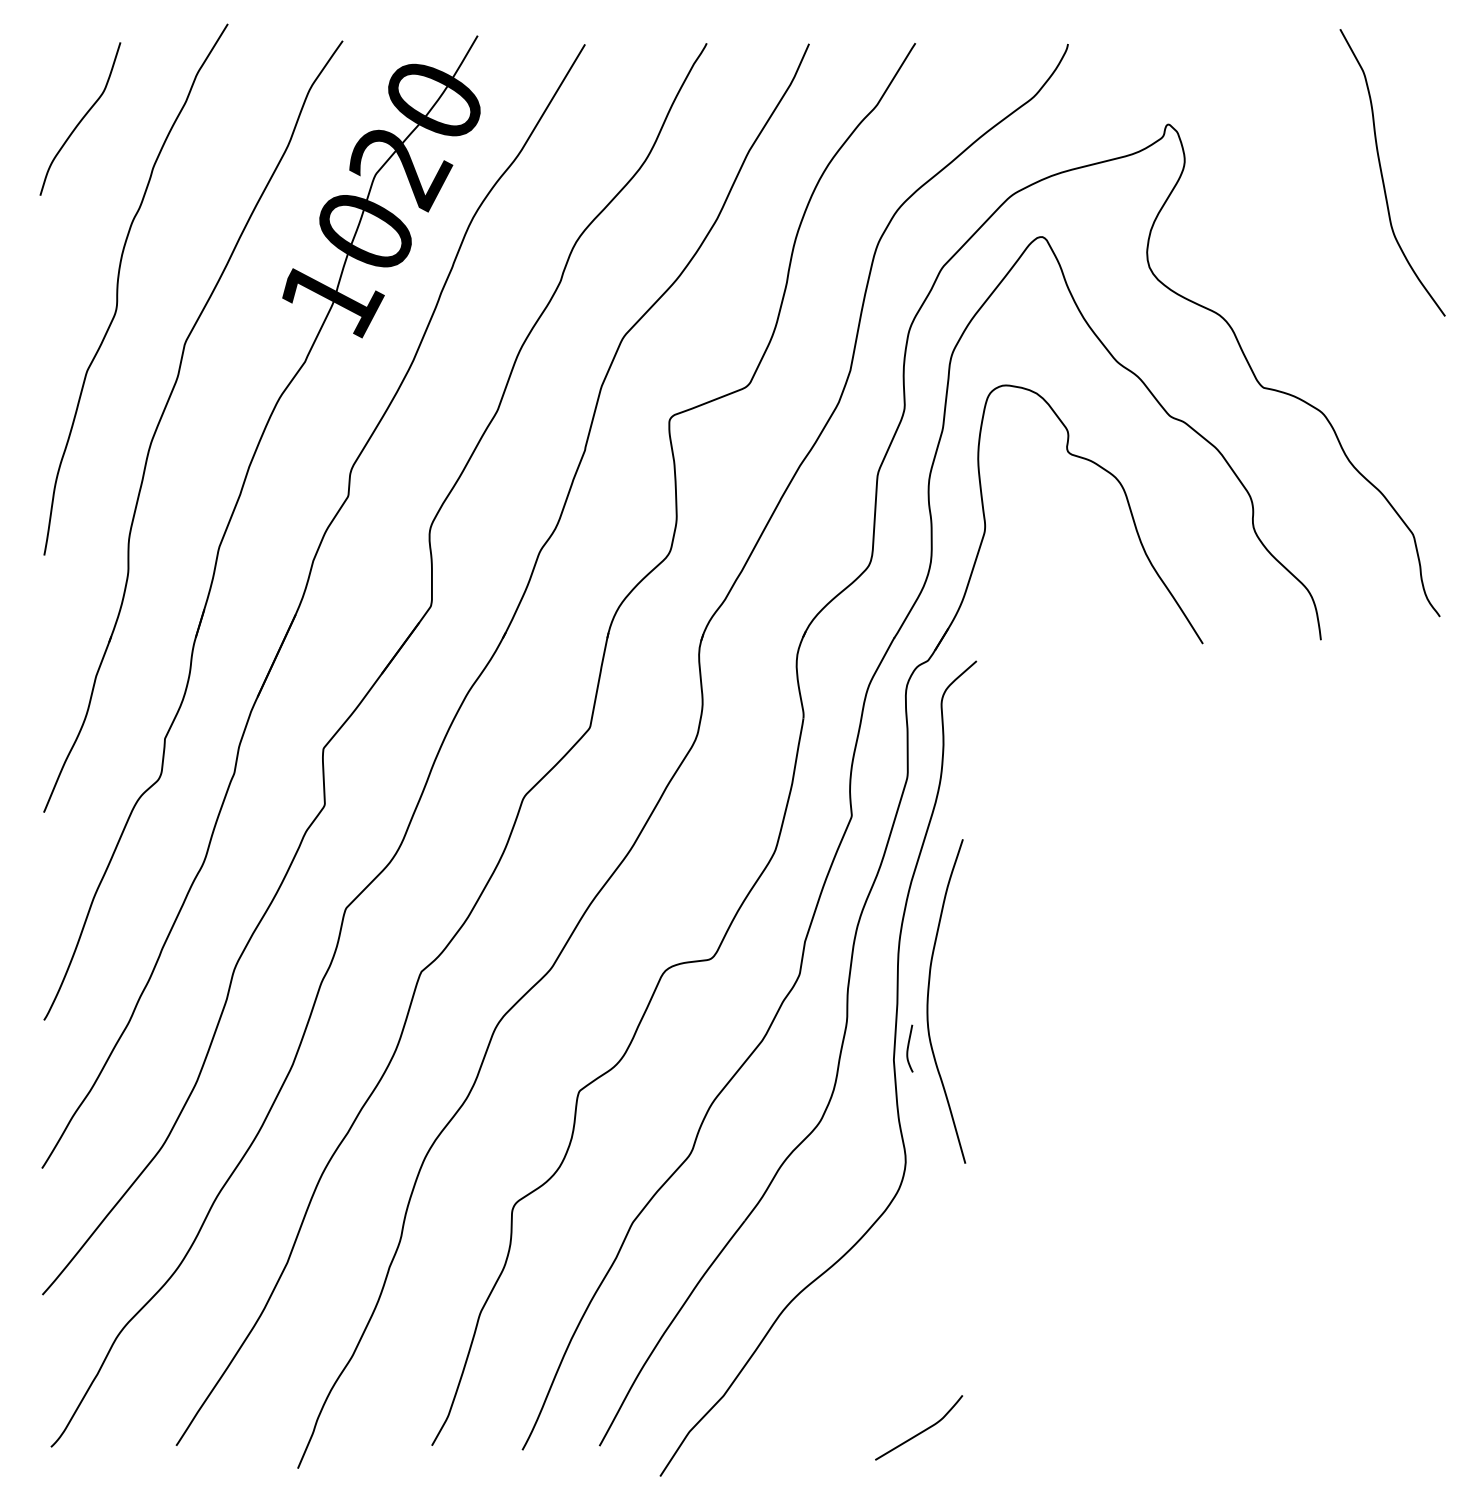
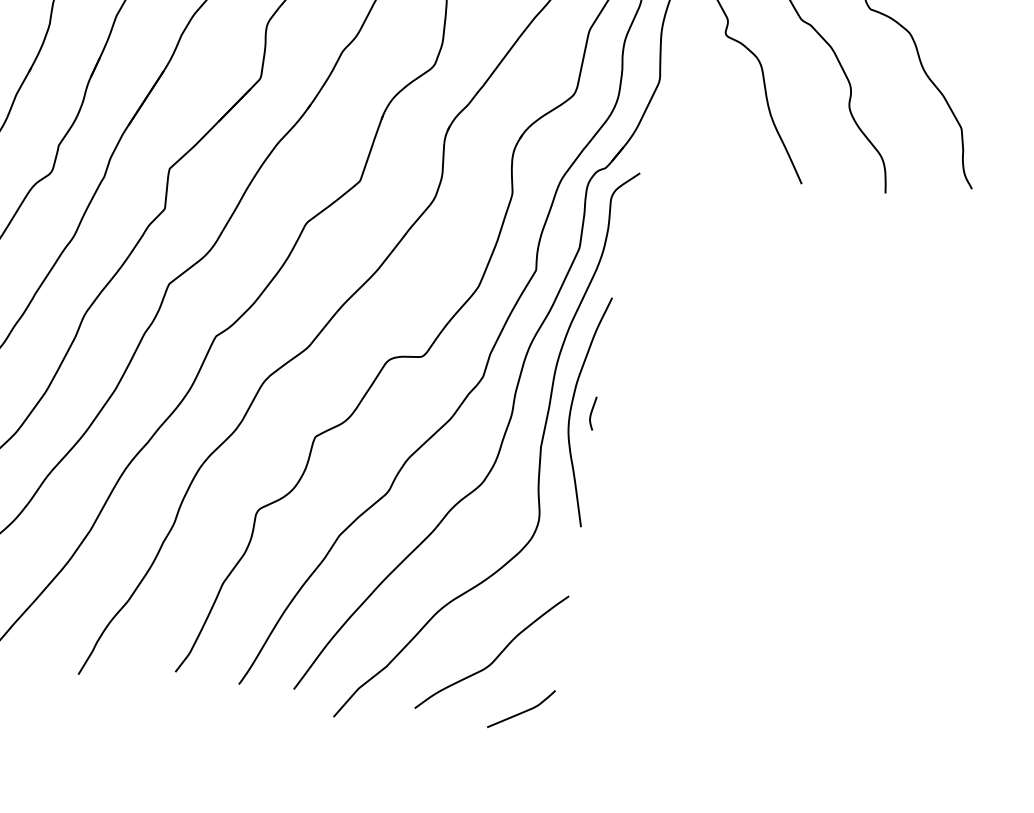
curve: (908, 1048) -> (591, 413), moved
curve: (875, 1358) -> (497, 655), added

